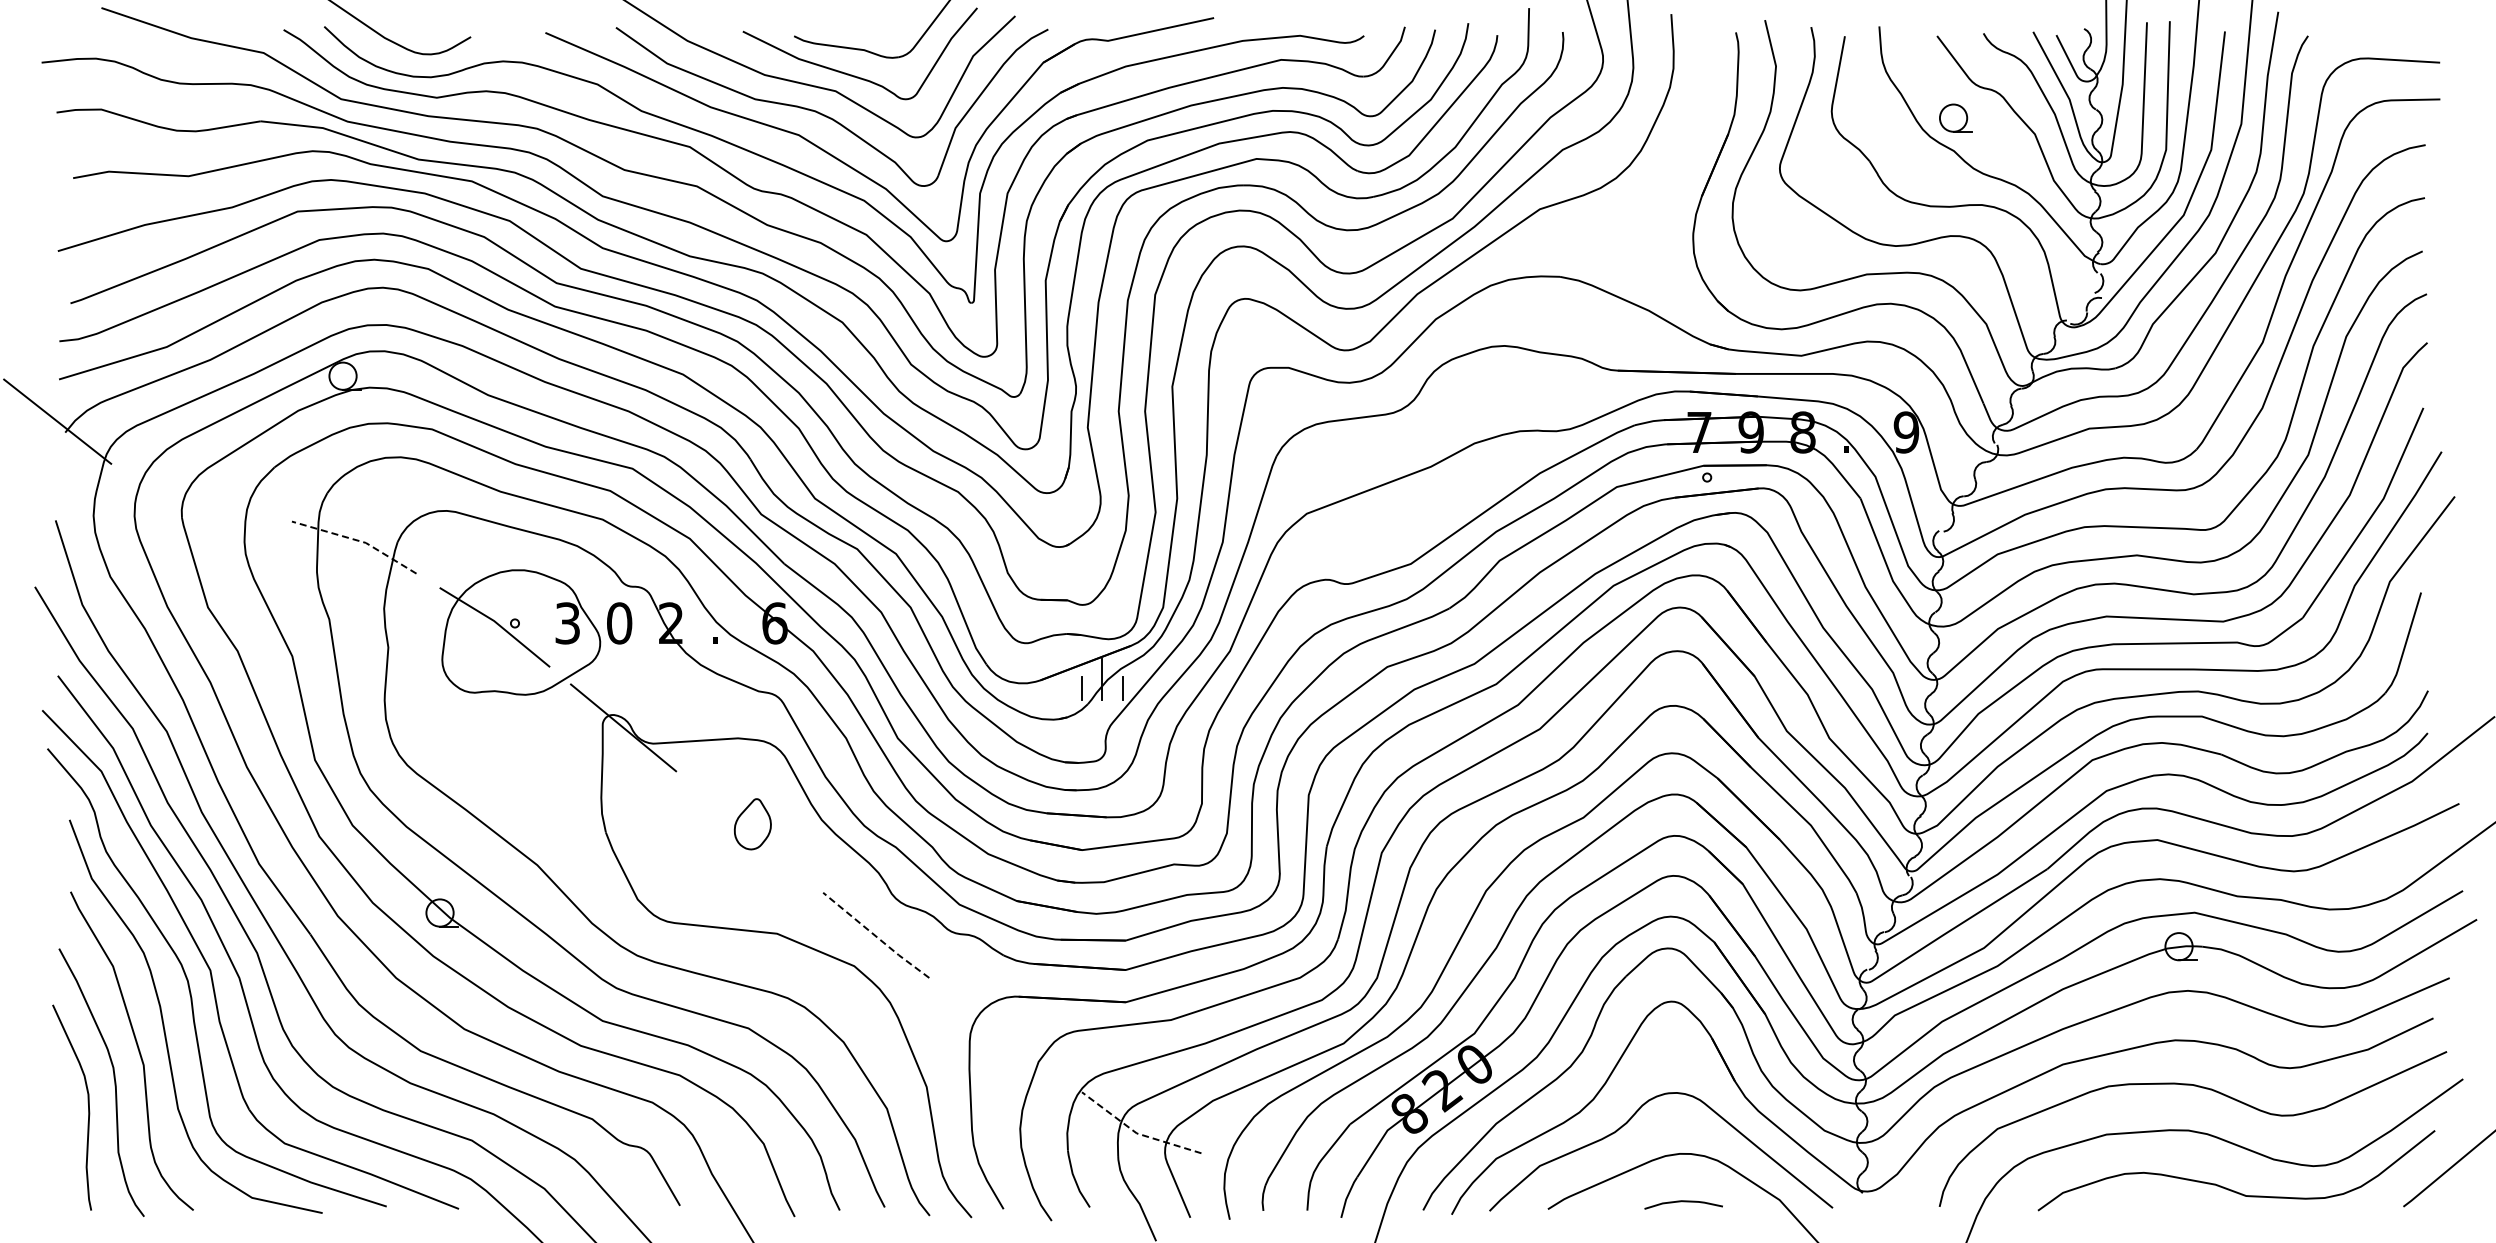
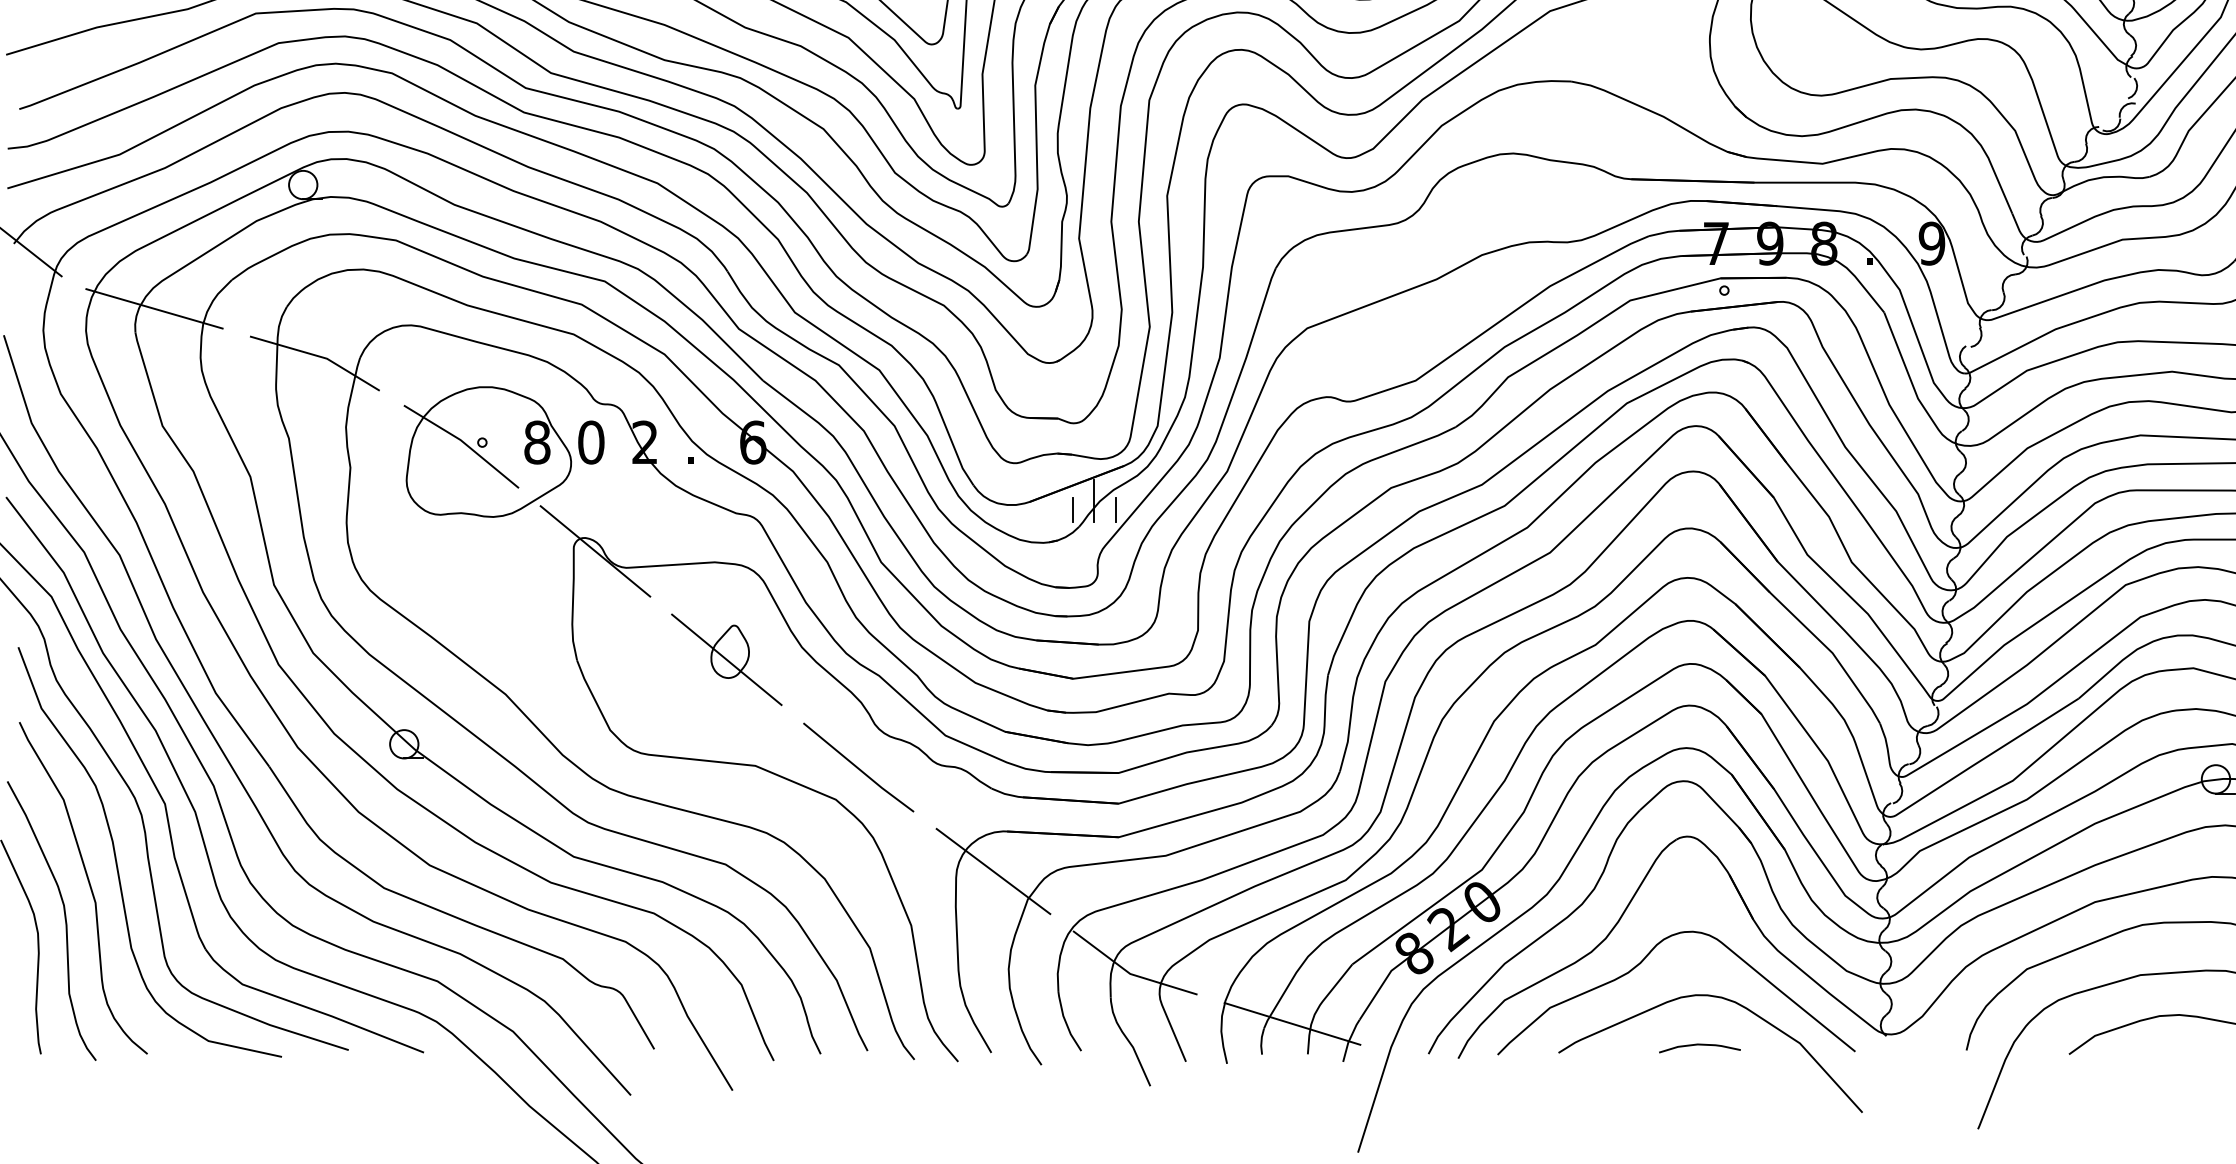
line: (199, 494) -> (153, 308), added
line: (357, 540) -> (318, 356), dashed -> solid
text: (567, 623) -> (537, 442), 3 -> 8
line: (749, 831) -> (726, 659), added
line: (876, 936) -> (858, 768), dashed -> solid
line: (1005, 1034) -> (993, 870), added
line: (1136, 1133) -> (1129, 973), dashed -> solid
line: (1292, 1181) -> (1292, 1023), added

